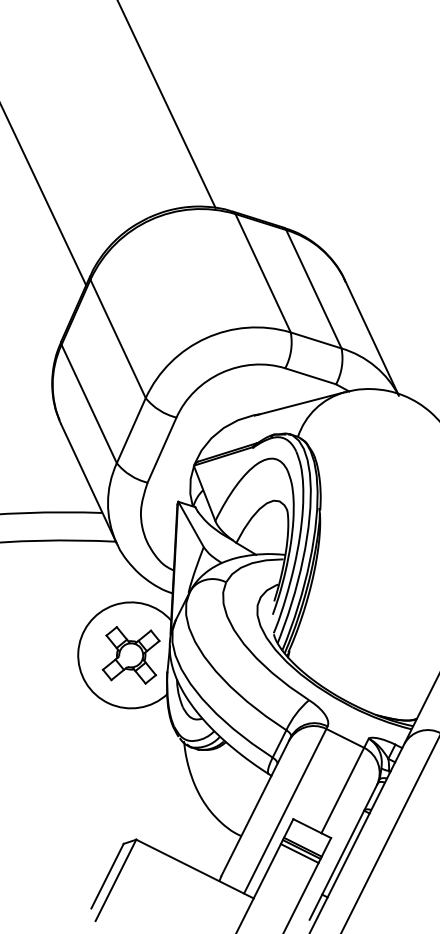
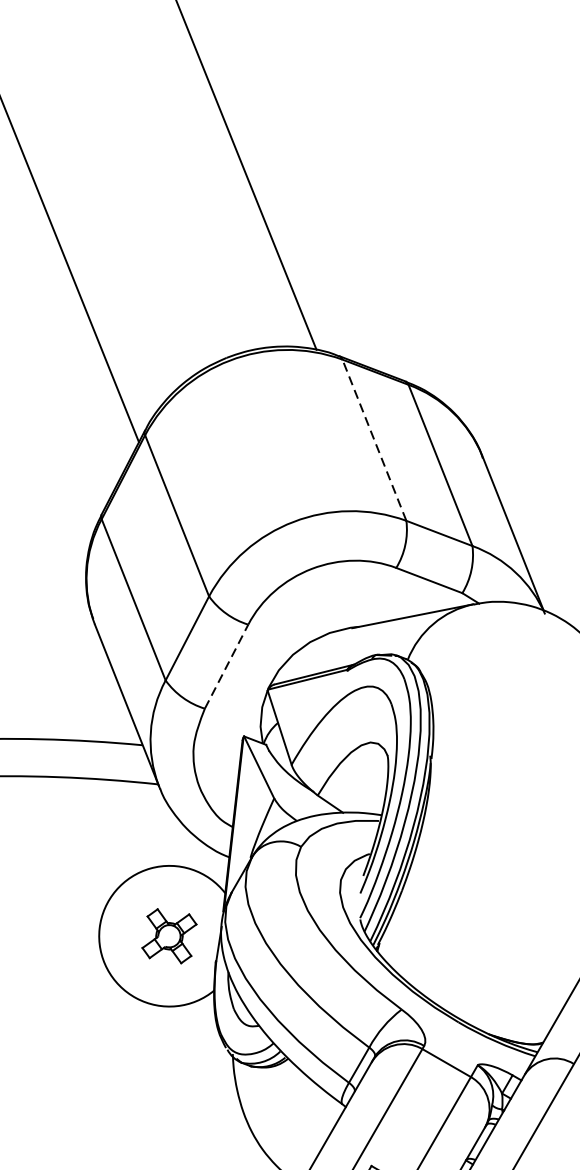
line: (262, 272) -> (373, 439), solid -> dashed
line: (162, 450) -> (227, 667), solid -> dashed
part: (130, 655) -> (168, 936), size x0.7

